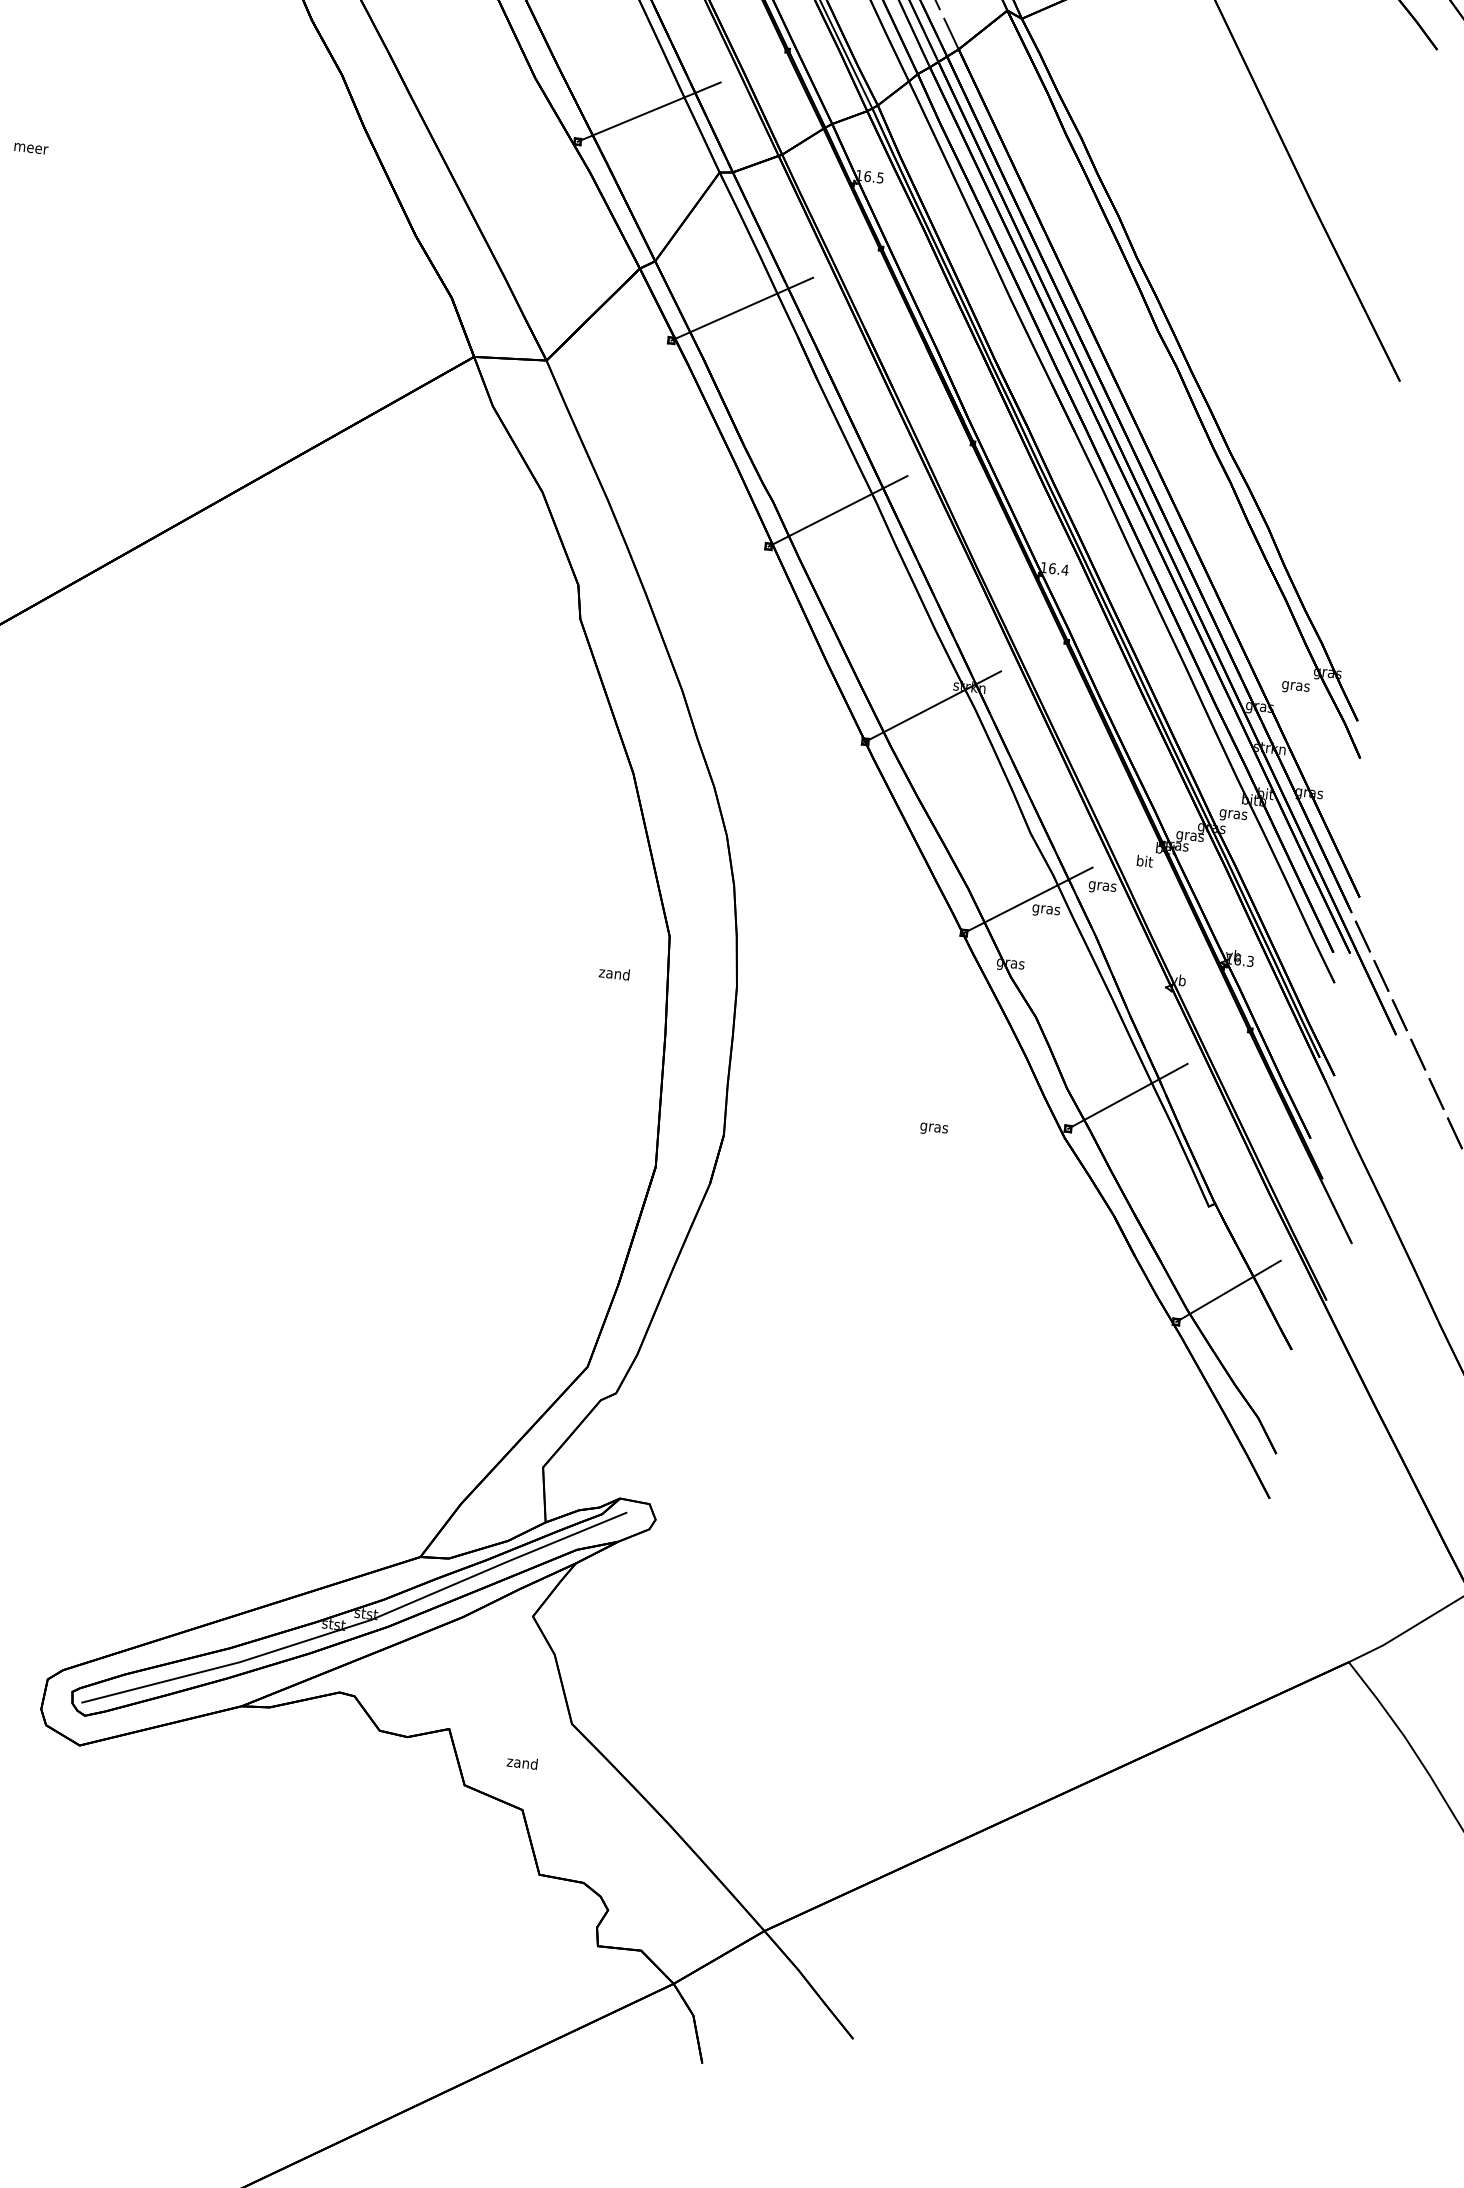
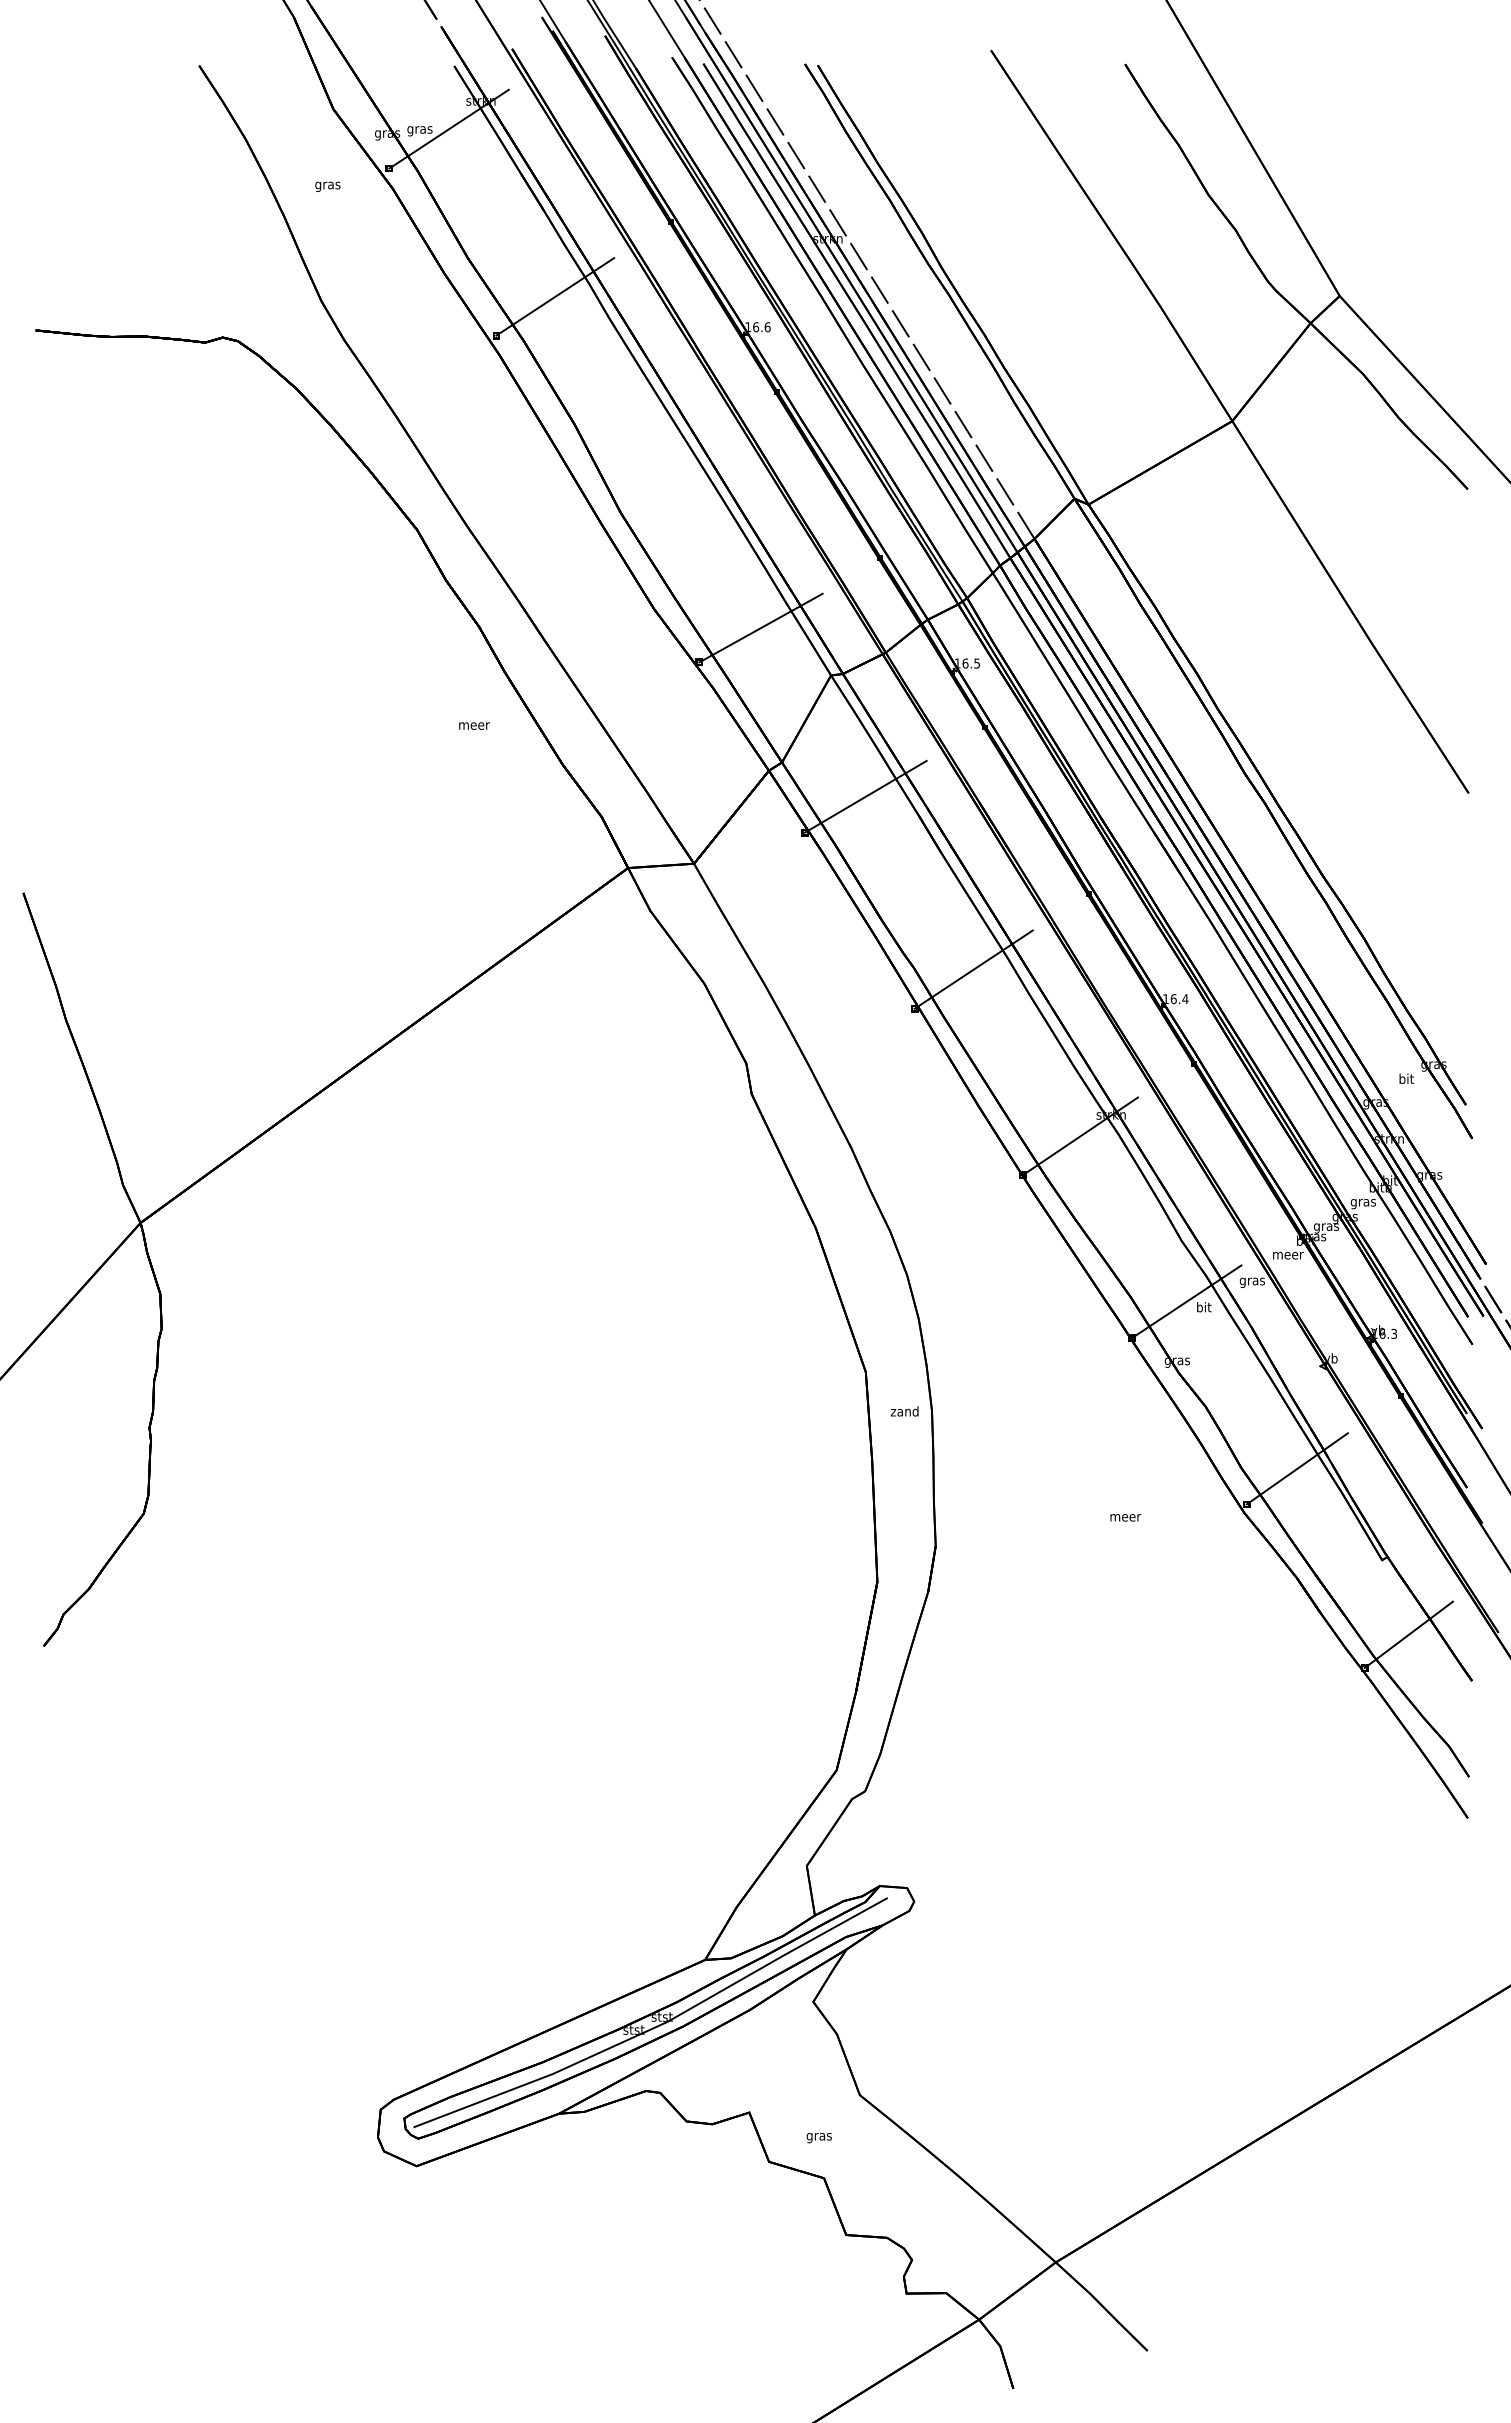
text: (31, 148) -> (474, 725), moved
text: (1296, 685) -> (1406, 1079), gras -> bit
text: (1145, 861) -> (1288, 1254), bit -> meer
text: (1045, 909) -> (1203, 1308), gras -> bit
text: (614, 973) -> (904, 1411), moved
text: (934, 1129) -> (1125, 1519), gras -> meer
text: (521, 1763) -> (818, 2136), zand -> gras

